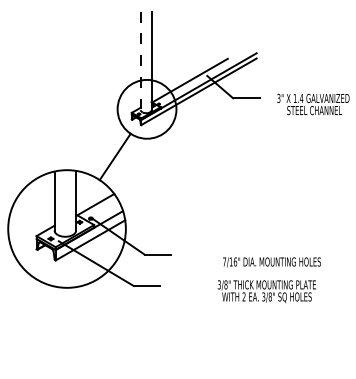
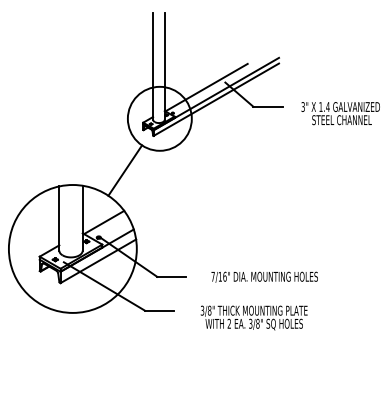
line: (141, 61) -> (153, 66), dashed -> solid
text: (271, 261) -> (264, 276), moved
text: (266, 291) -> (253, 317), moved

